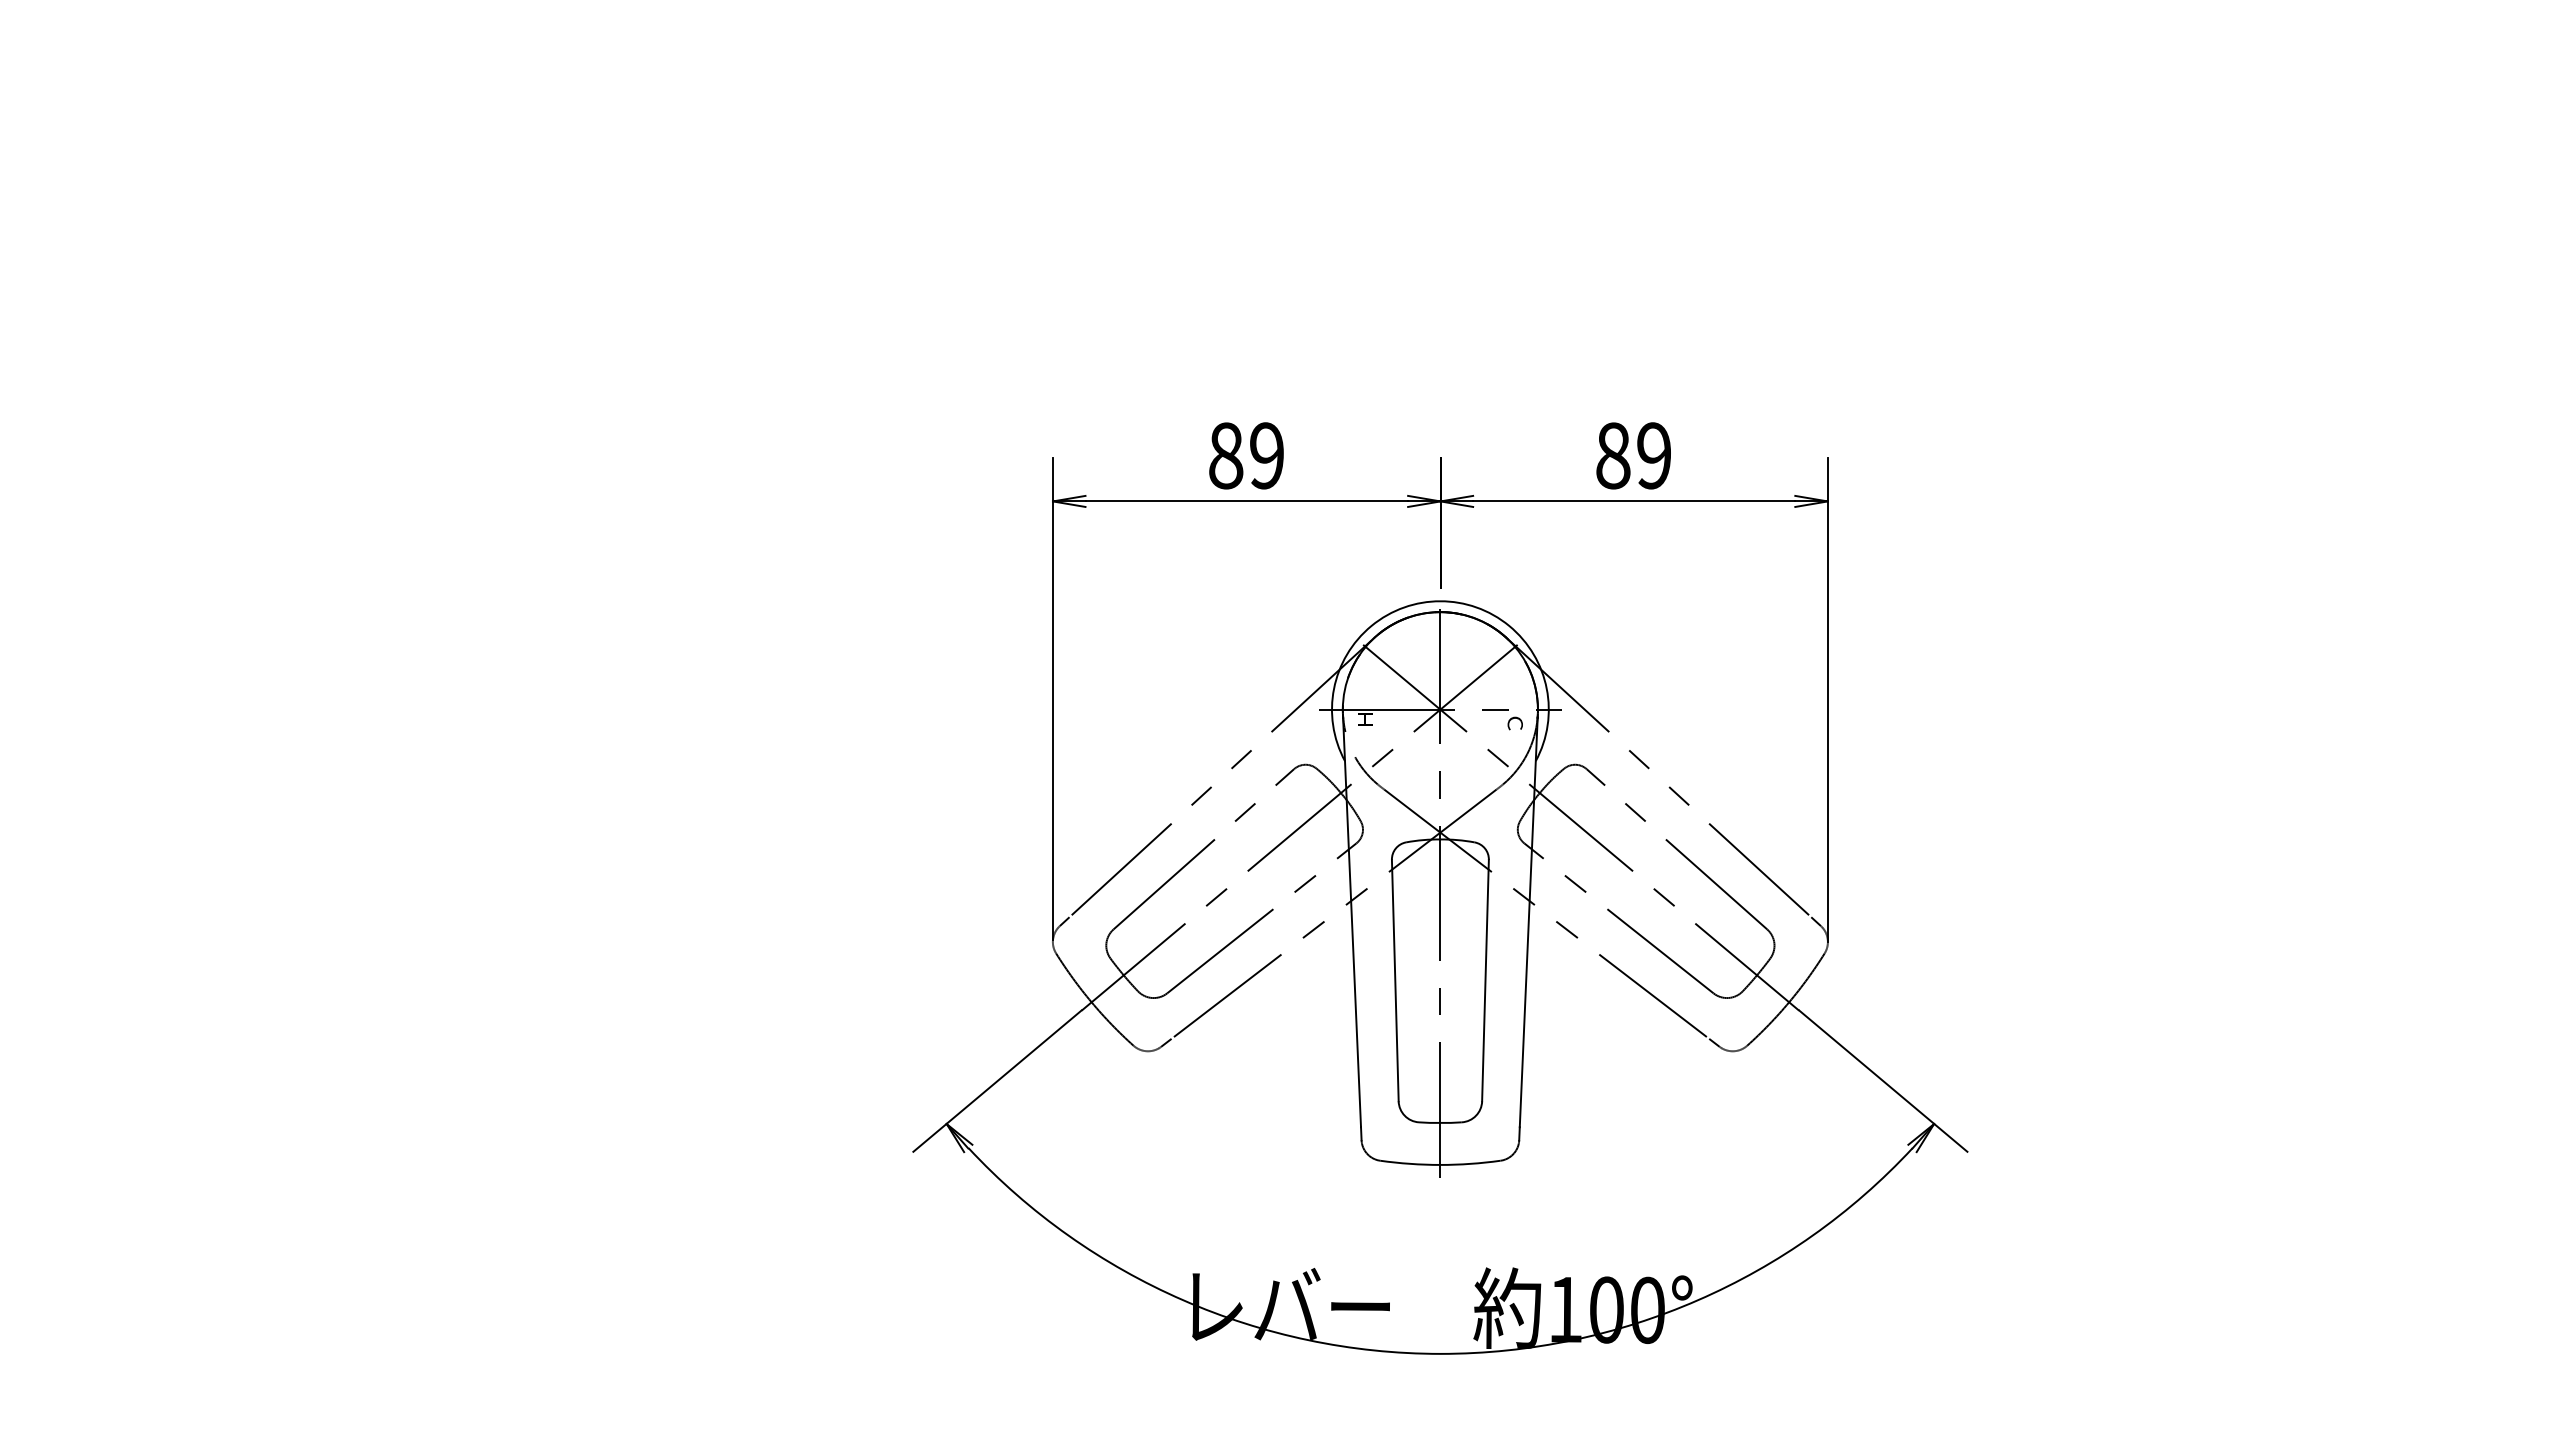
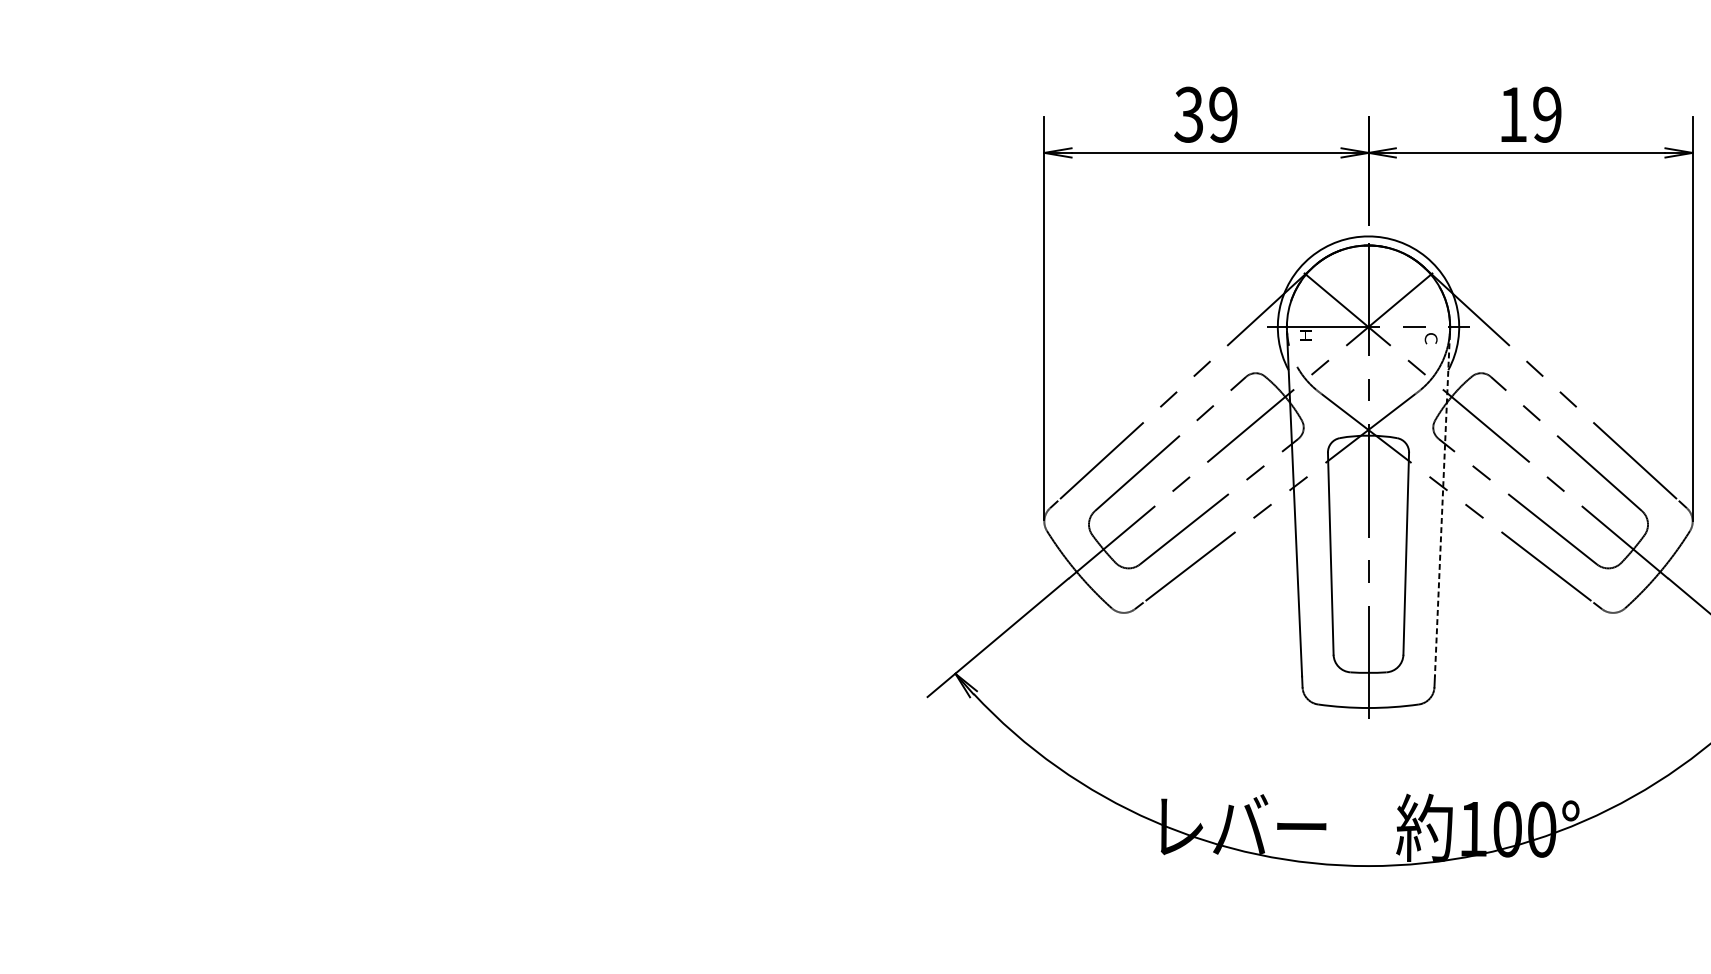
text: (1225, 455) -> (1188, 114), 89 -> 39
text: (1613, 455) -> (1513, 114), 89 -> 19
line: (1528, 922) -> (1442, 505), solid -> dashed

